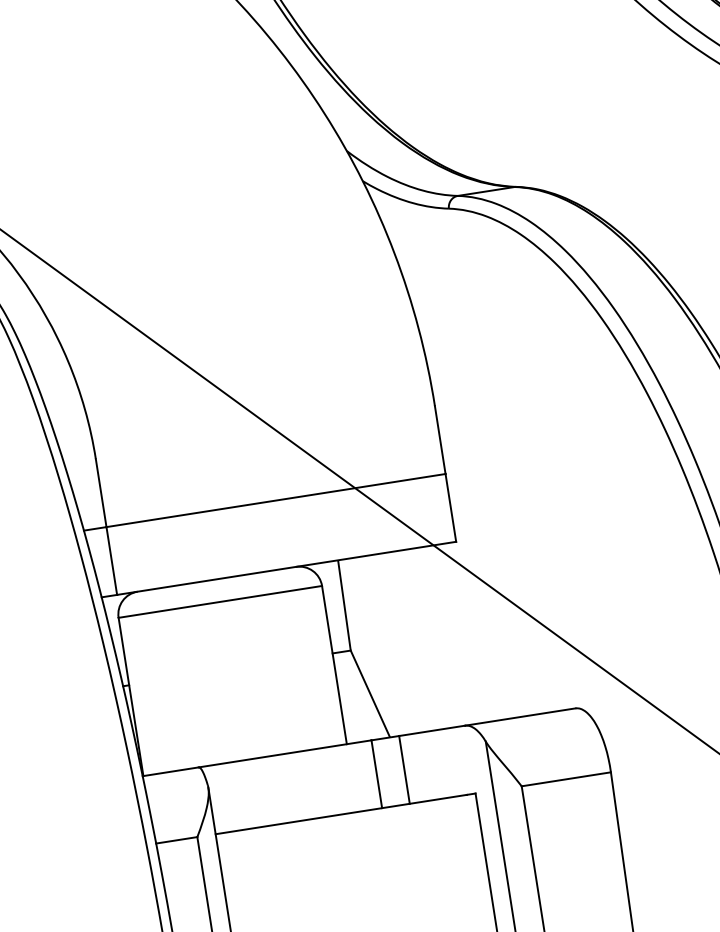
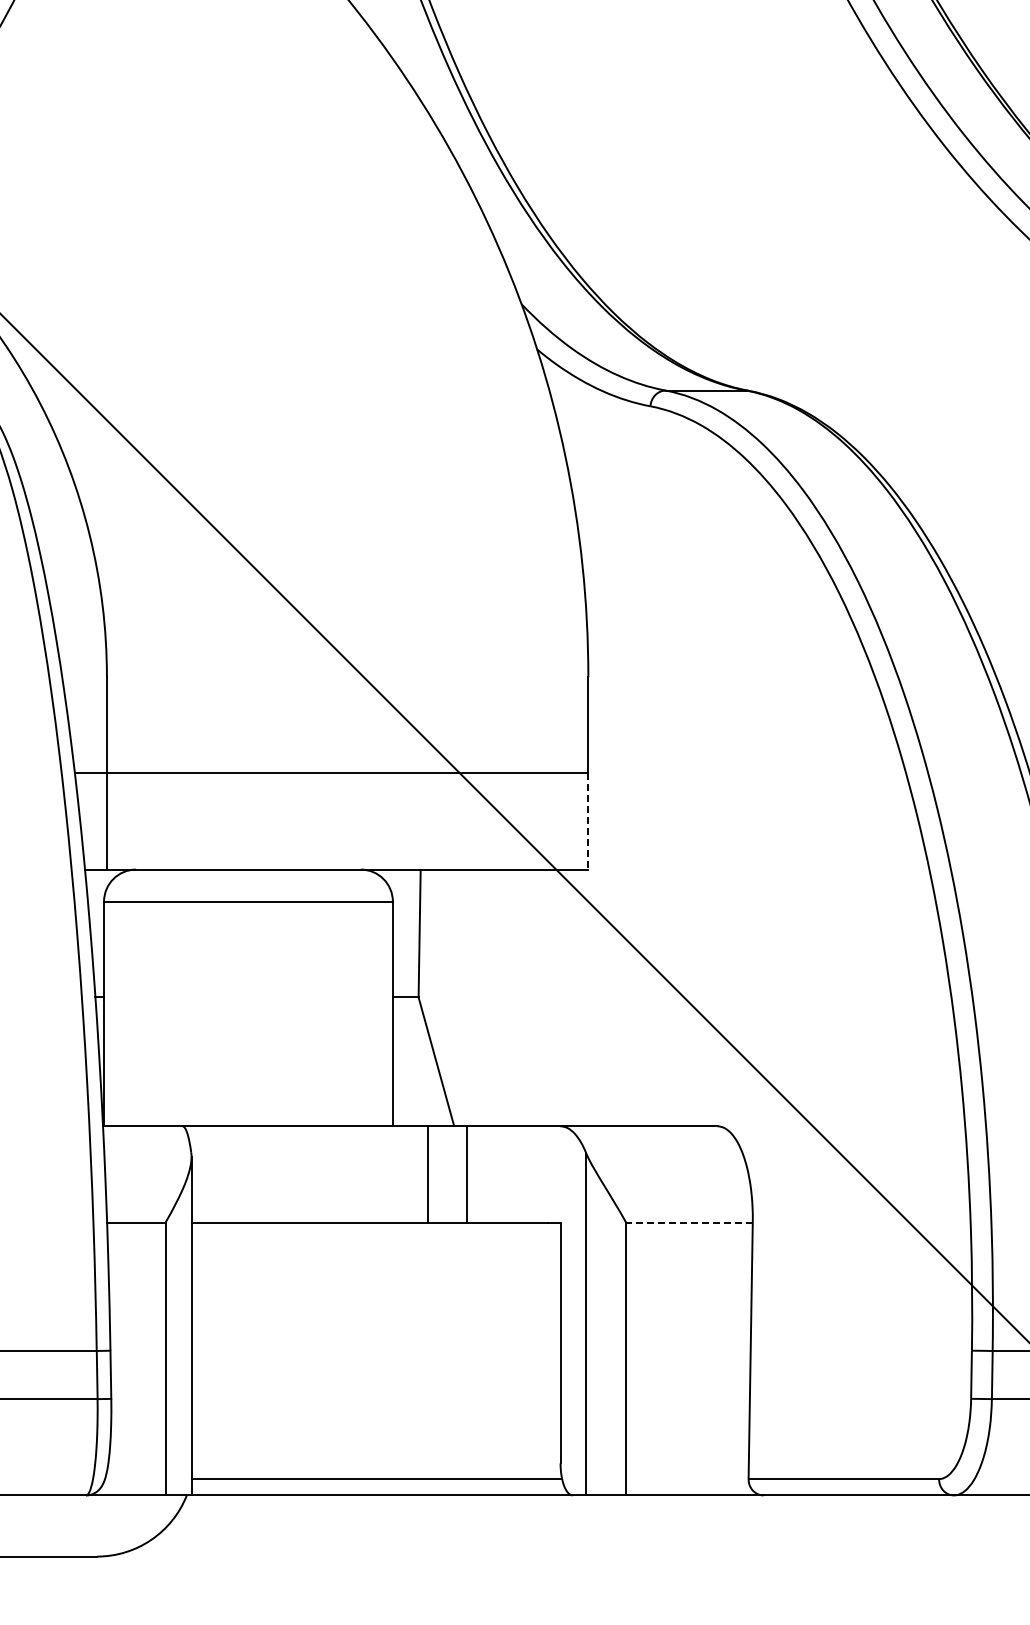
line: (450, 507) -> (588, 821), solid -> dashed
line: (565, 779) -> (688, 1222), solid -> dashed

